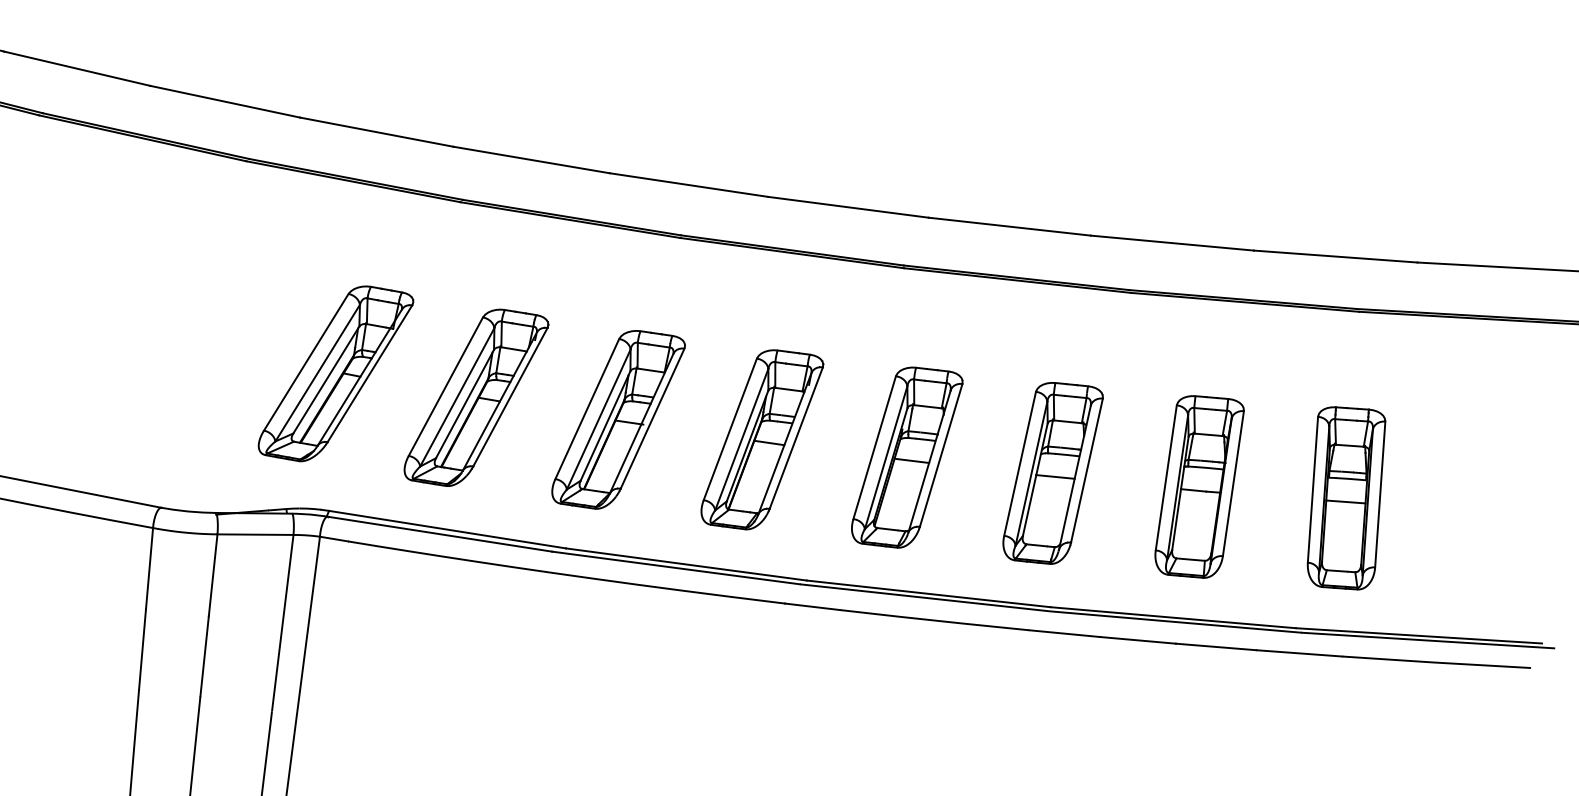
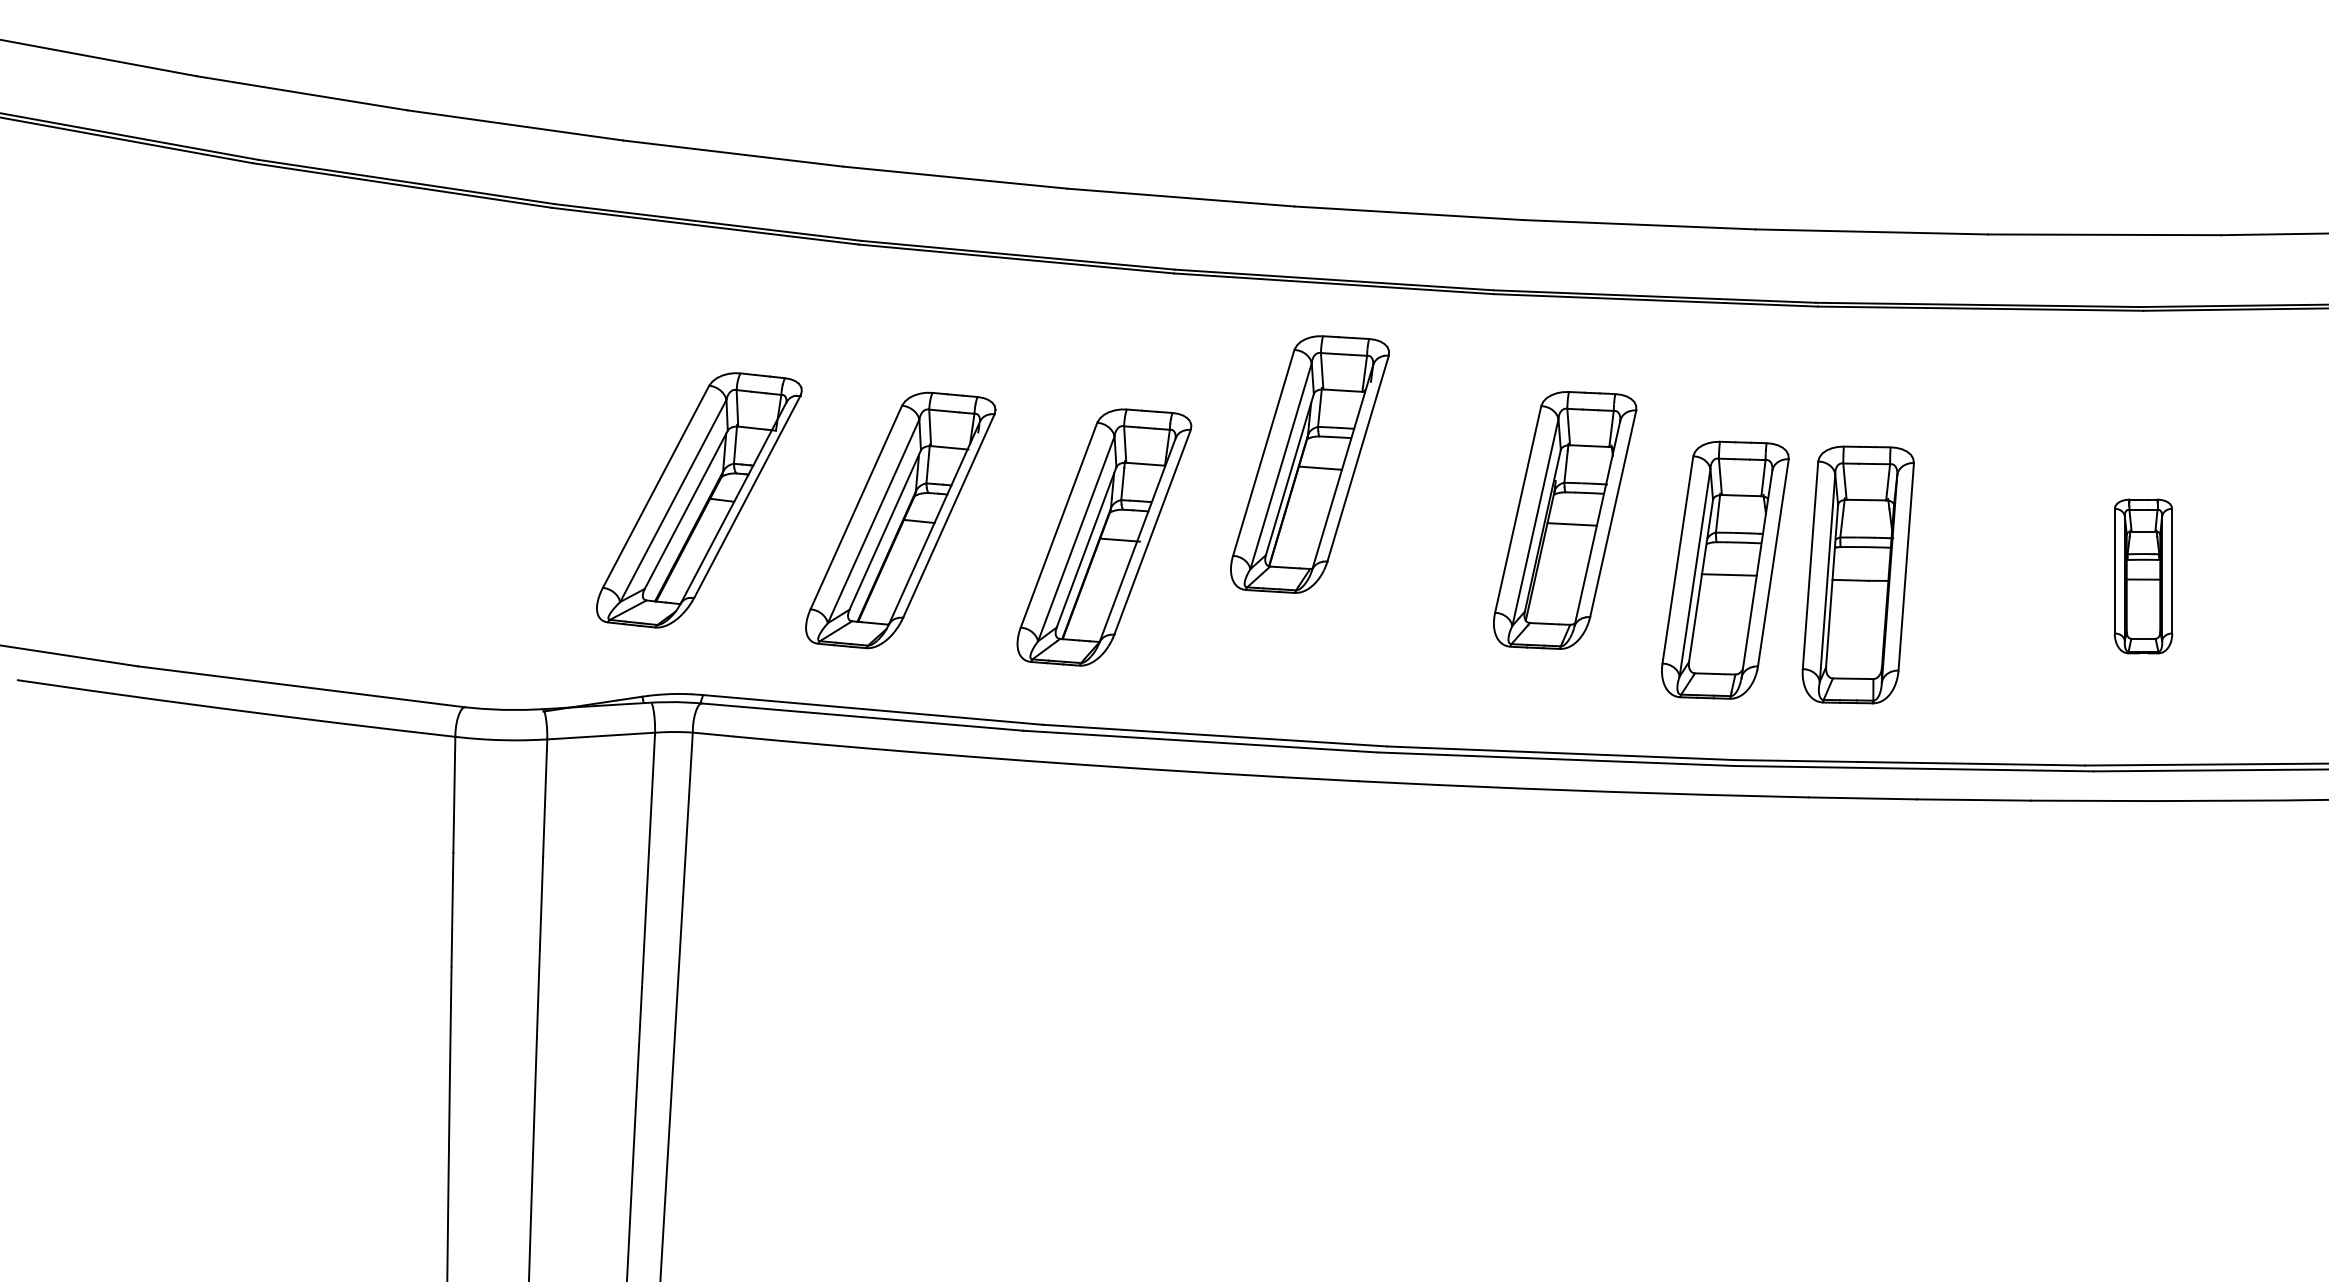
part: (762, 439) -> (1310, 464), moved
part: (907, 457) -> (1565, 520), moved
part: (1198, 486) -> (1857, 574), moved
part: (1346, 498) -> (2143, 576), size x0.6

